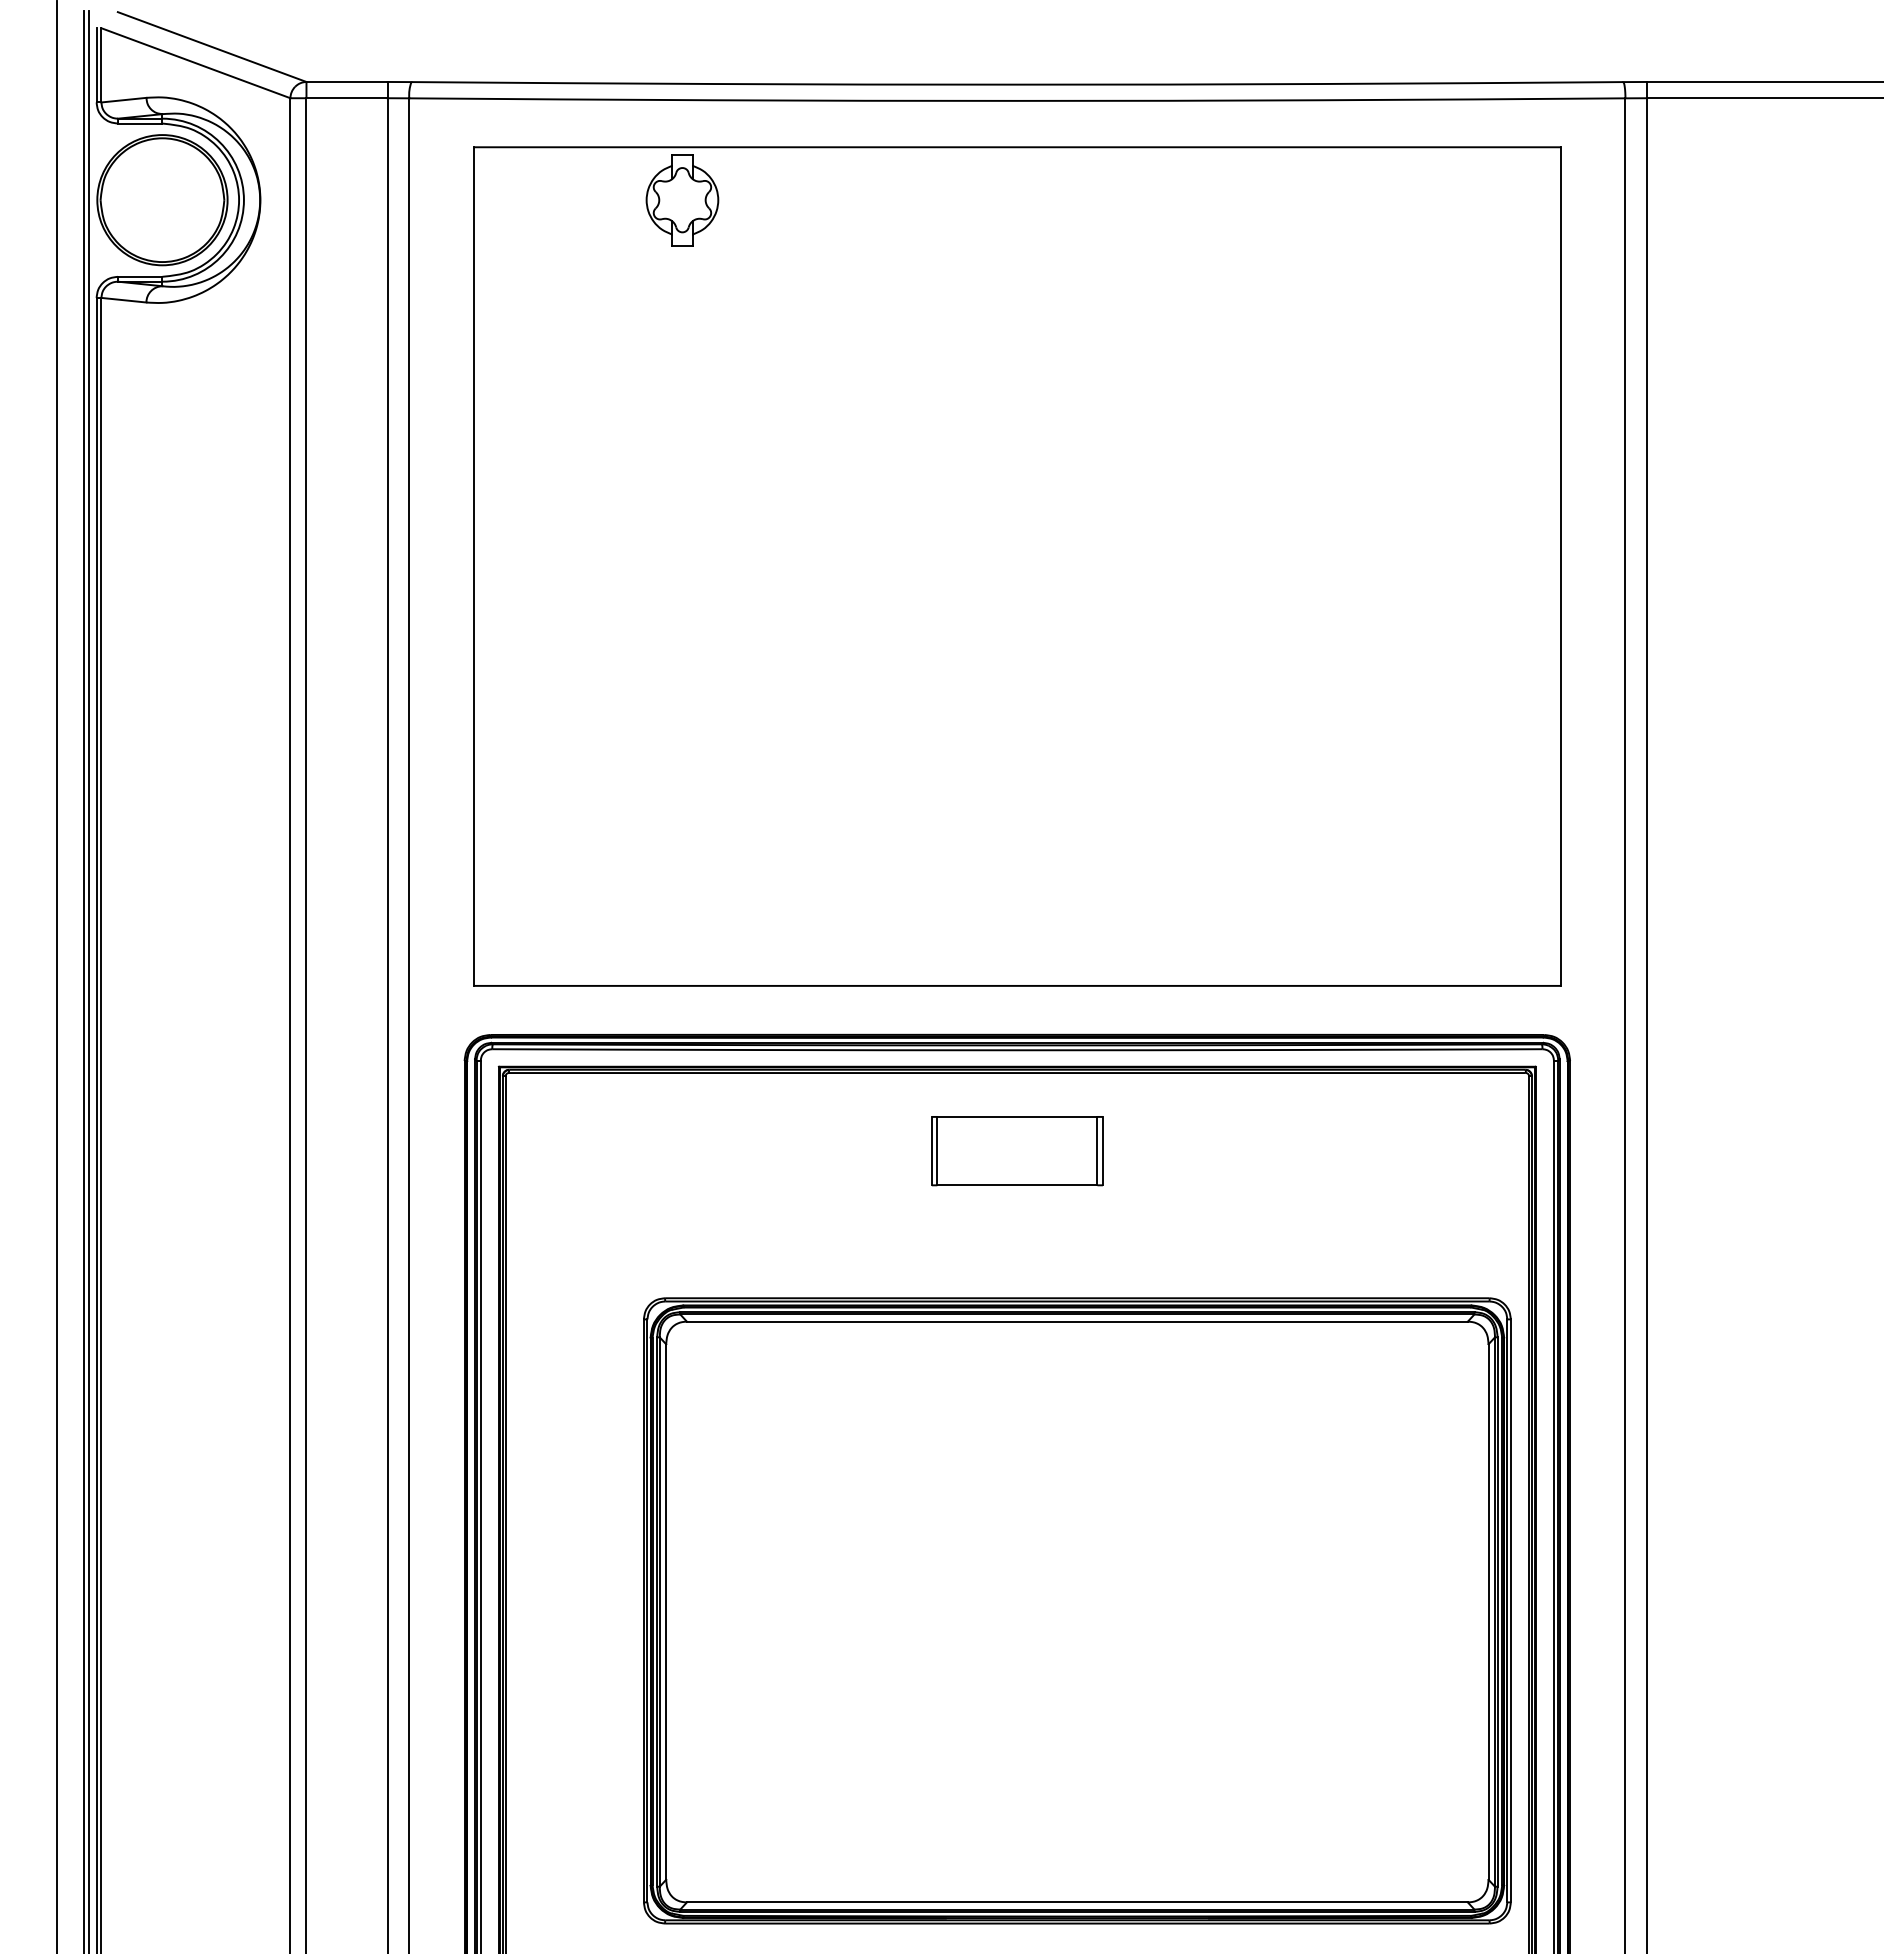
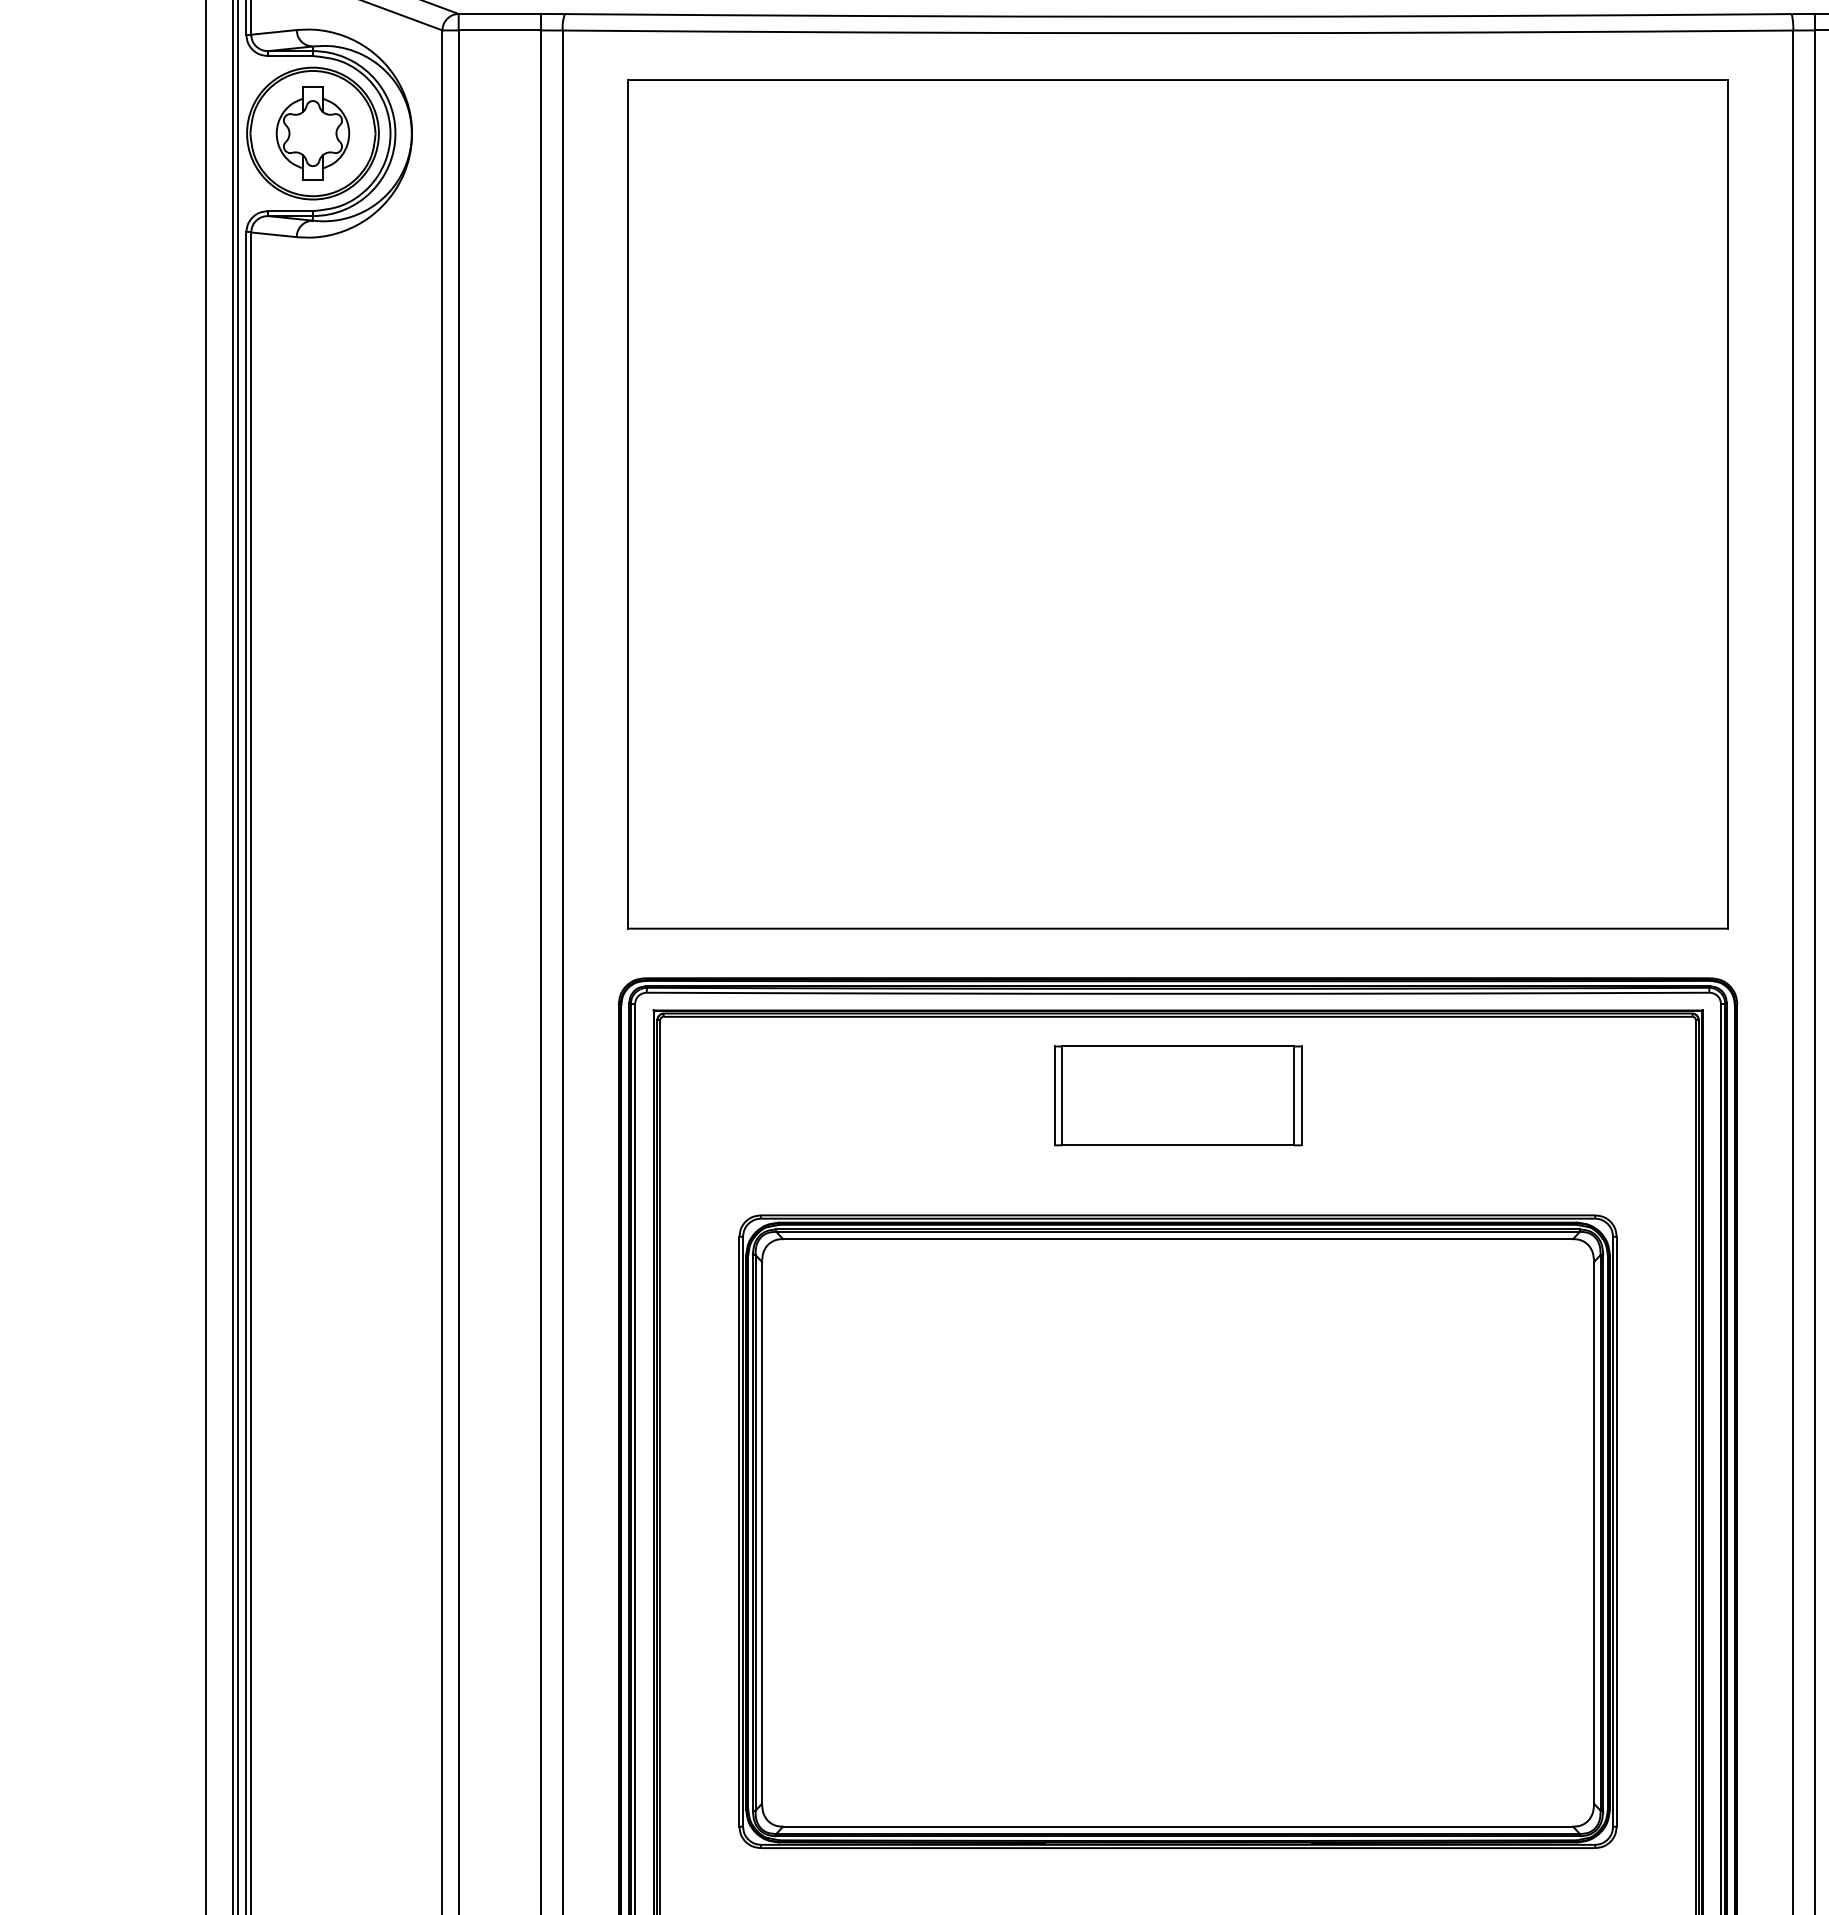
part: (682, 200) -> (313, 133), moved
part: (1017, 1150) -> (1178, 1095), size x1.43
part: (1077, 1610) -> (1178, 1531), moved

